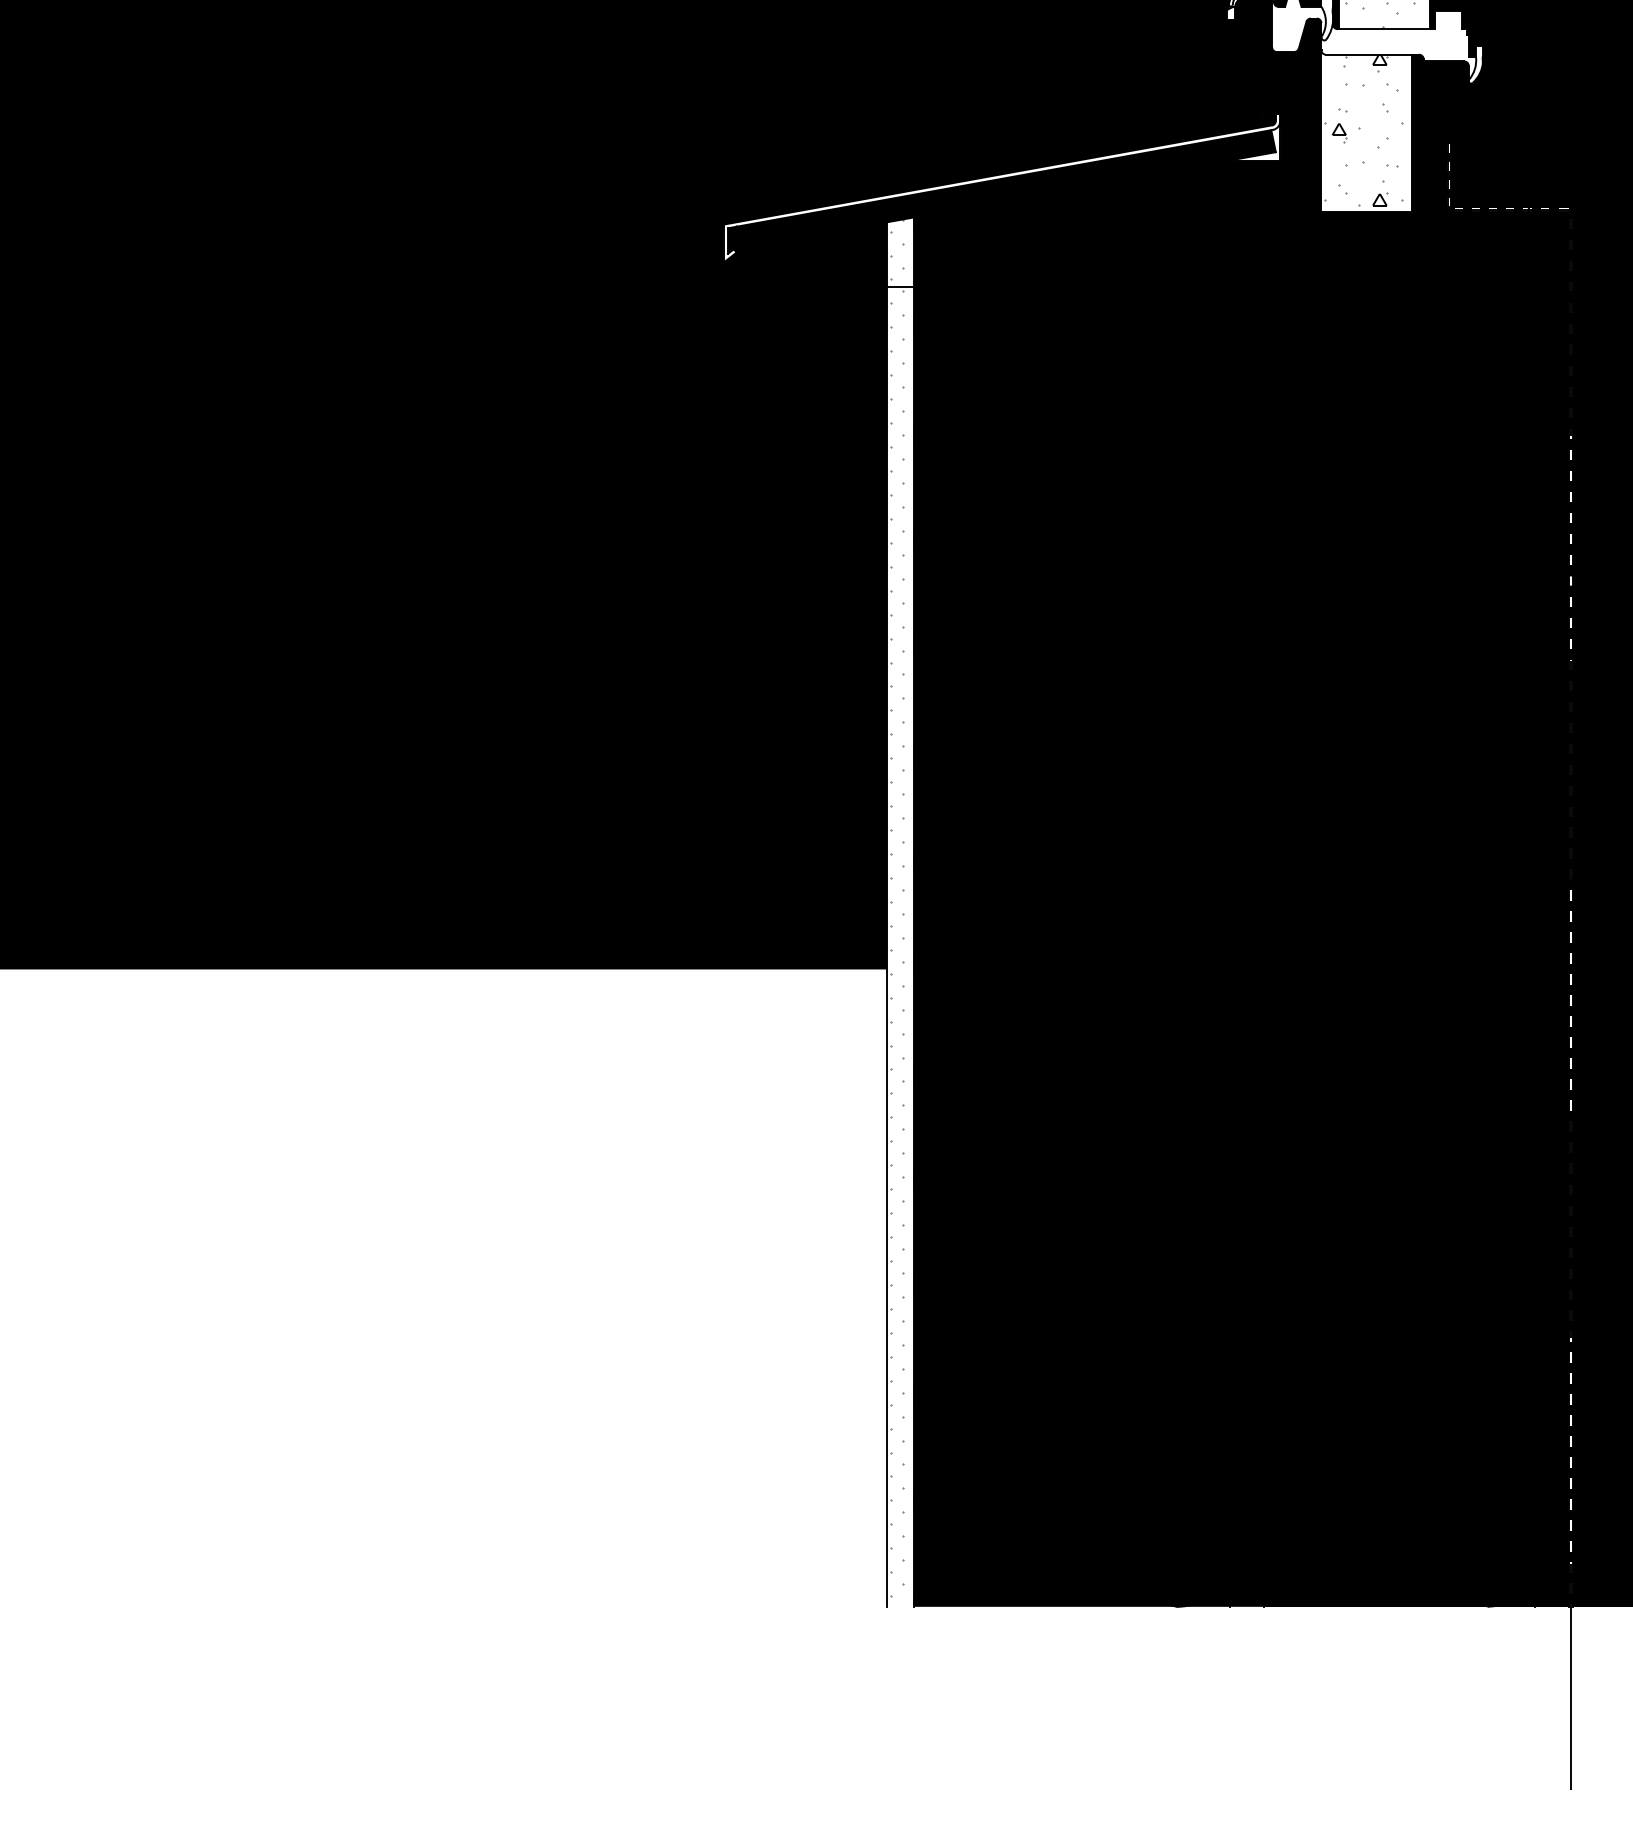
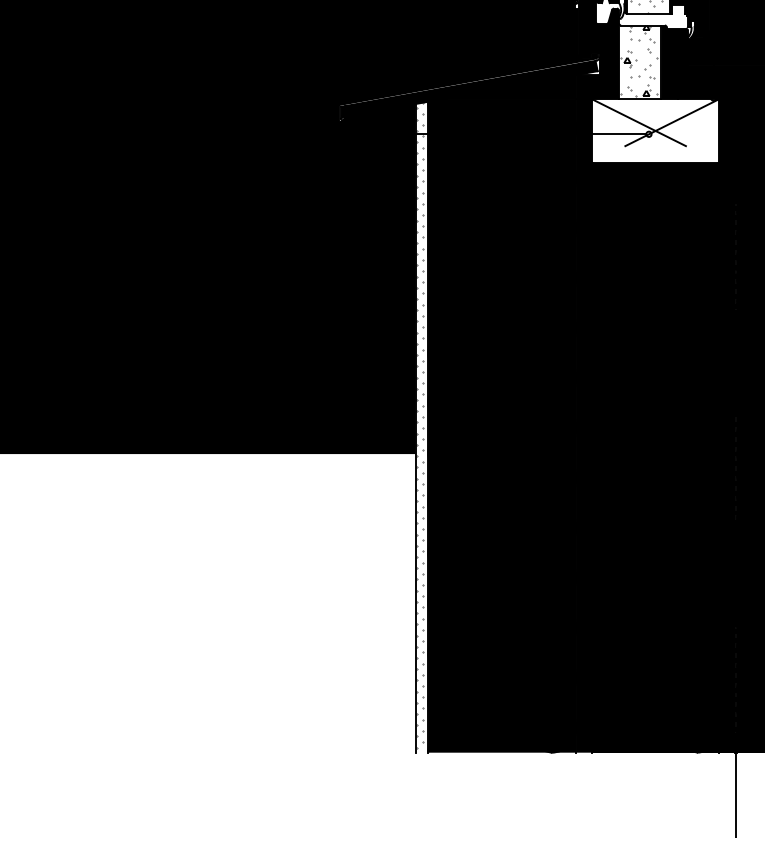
fill: (1399, 278) -> (655, 130), removed

